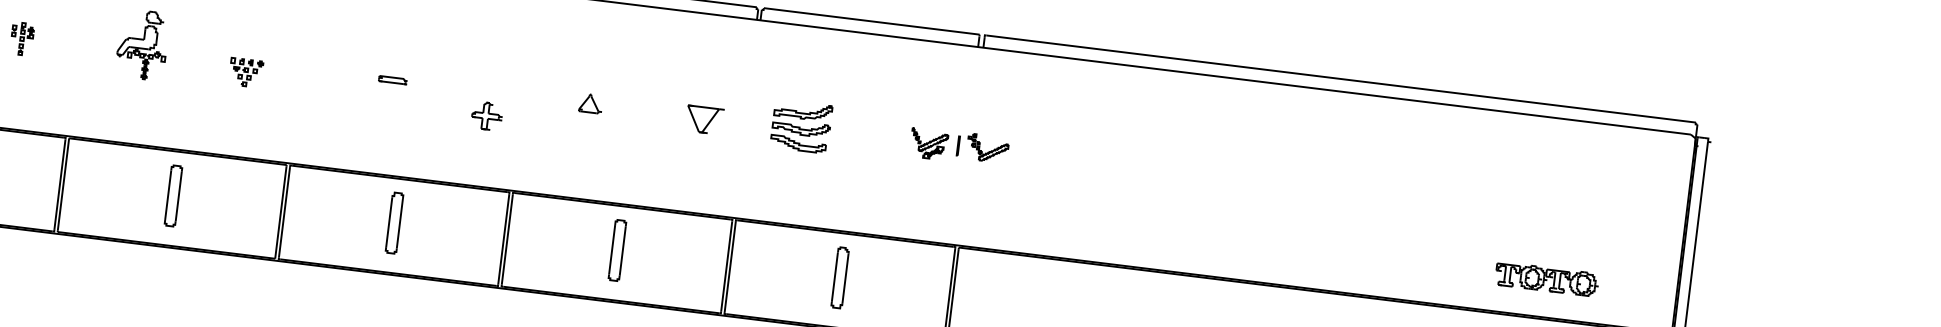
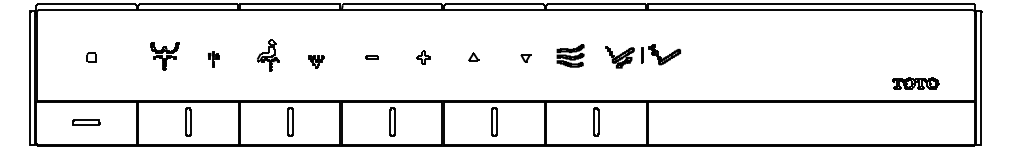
part: (390, 79) -> (371, 57), moved
part: (485, 115) -> (423, 57), moved
part: (702, 120) -> (525, 58), size x0.62
part: (957, 147) -> (642, 56), size x1.67

